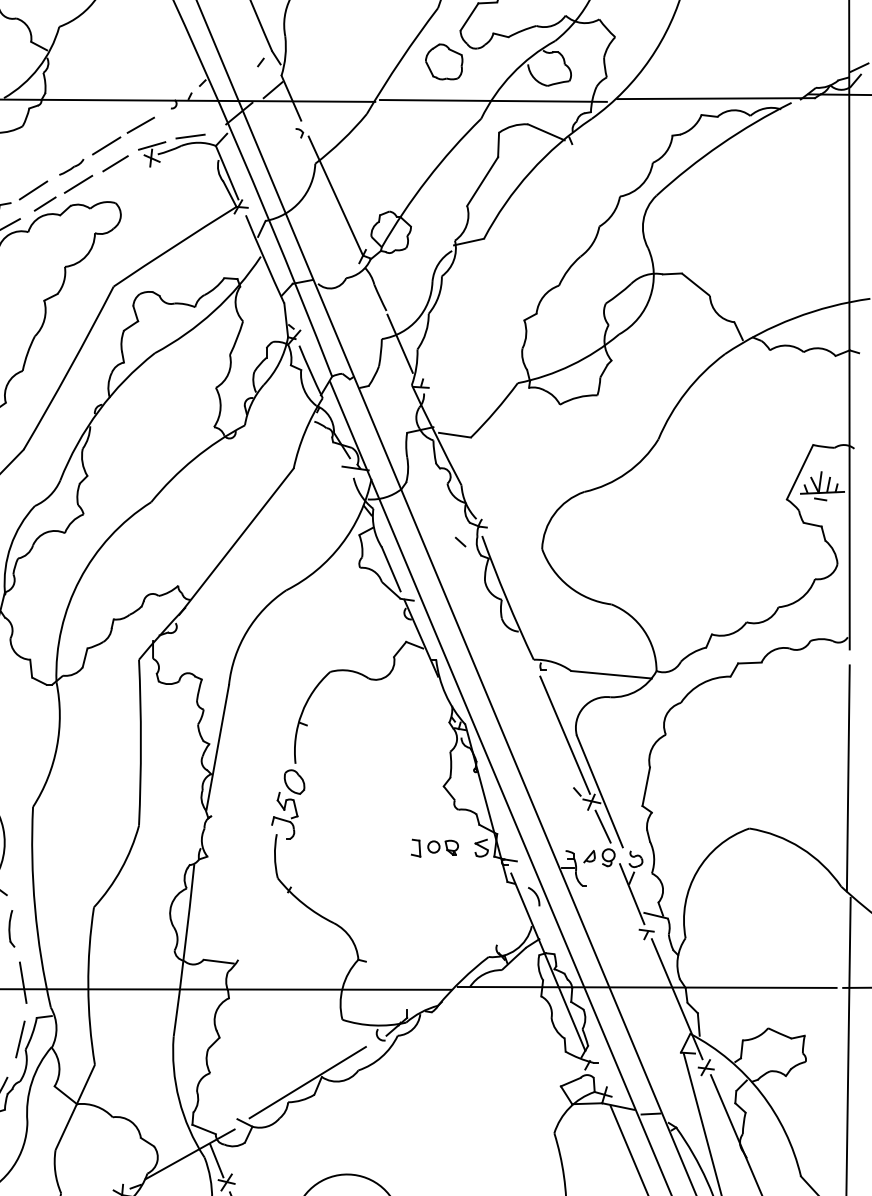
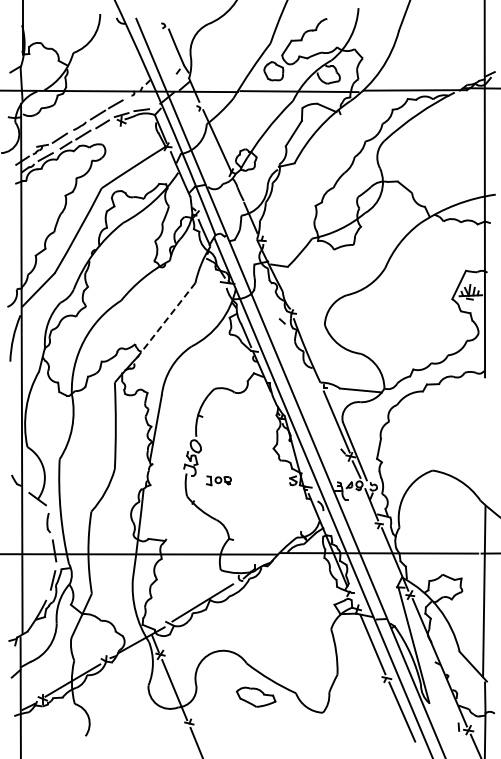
line: (236, 542) -> (165, 321), solid -> dashed
line: (848, 778) -> (484, 444), removed
part: (434, 847) -> (218, 480), moved

